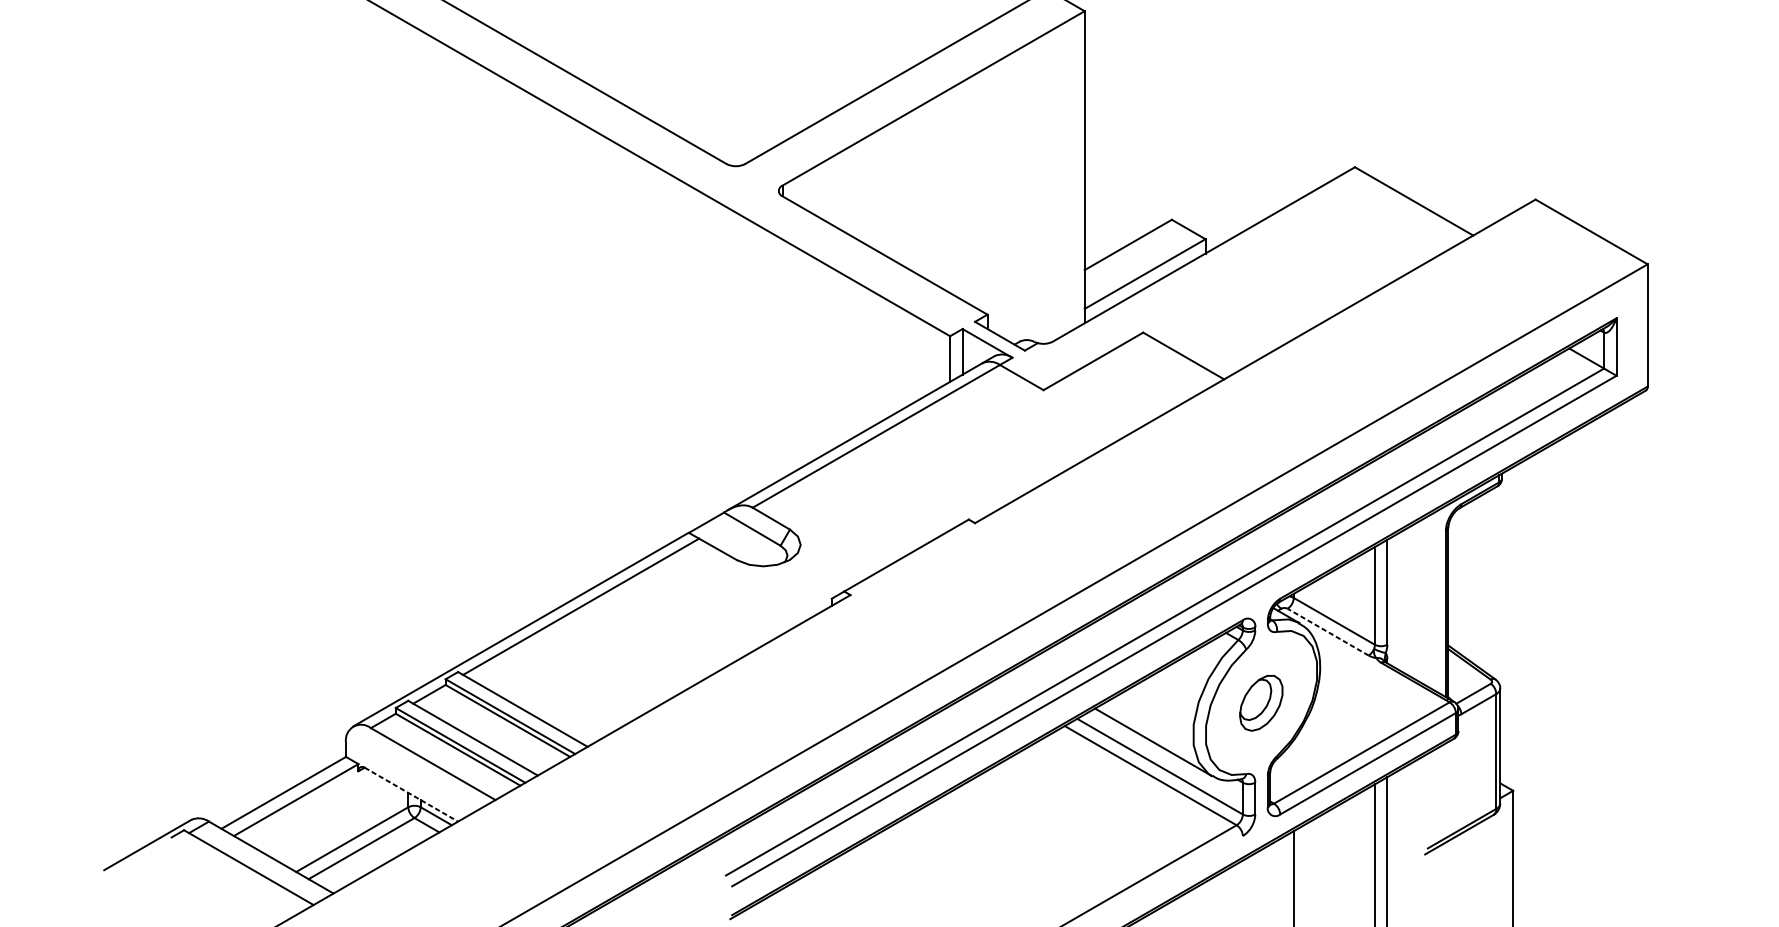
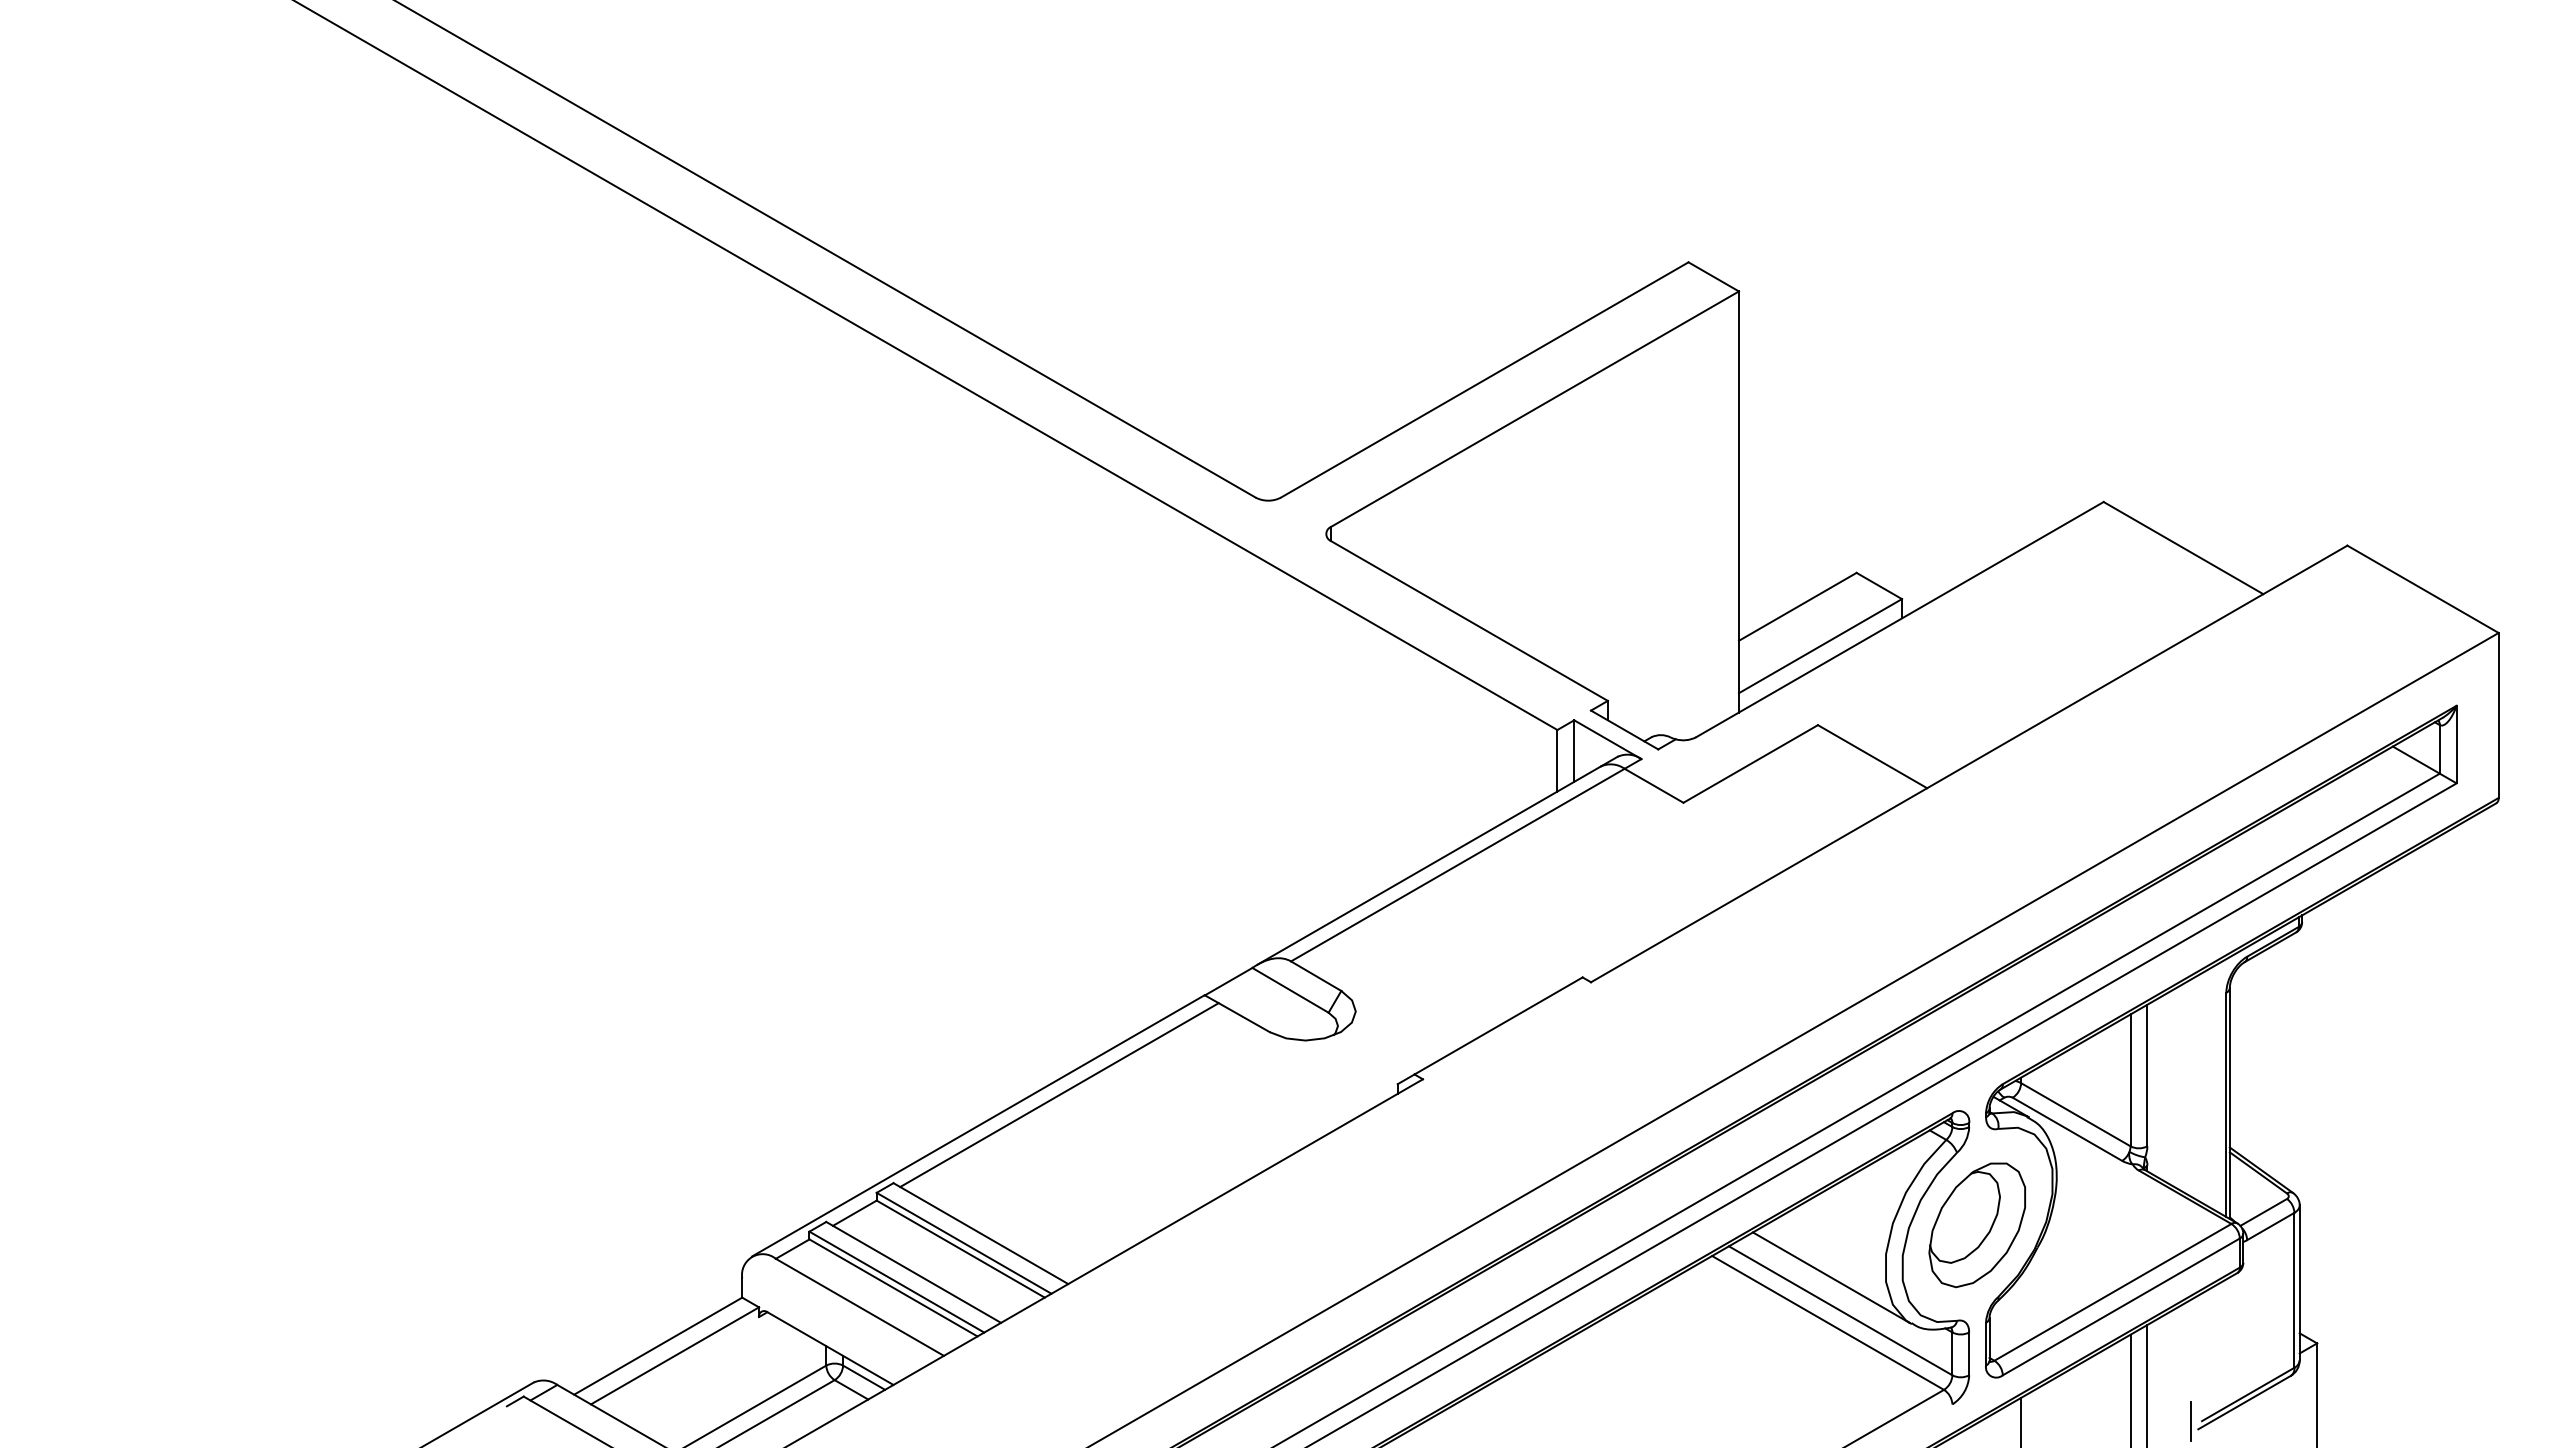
line: (1328, 632) -> (2067, 1129), dashed -> solid
part: (1260, 703) -> (1976, 1225), size x1.67
line: (411, 794) -> (830, 1348), dashed -> solid
line: (1419, 848) -> (2190, 1421), added

